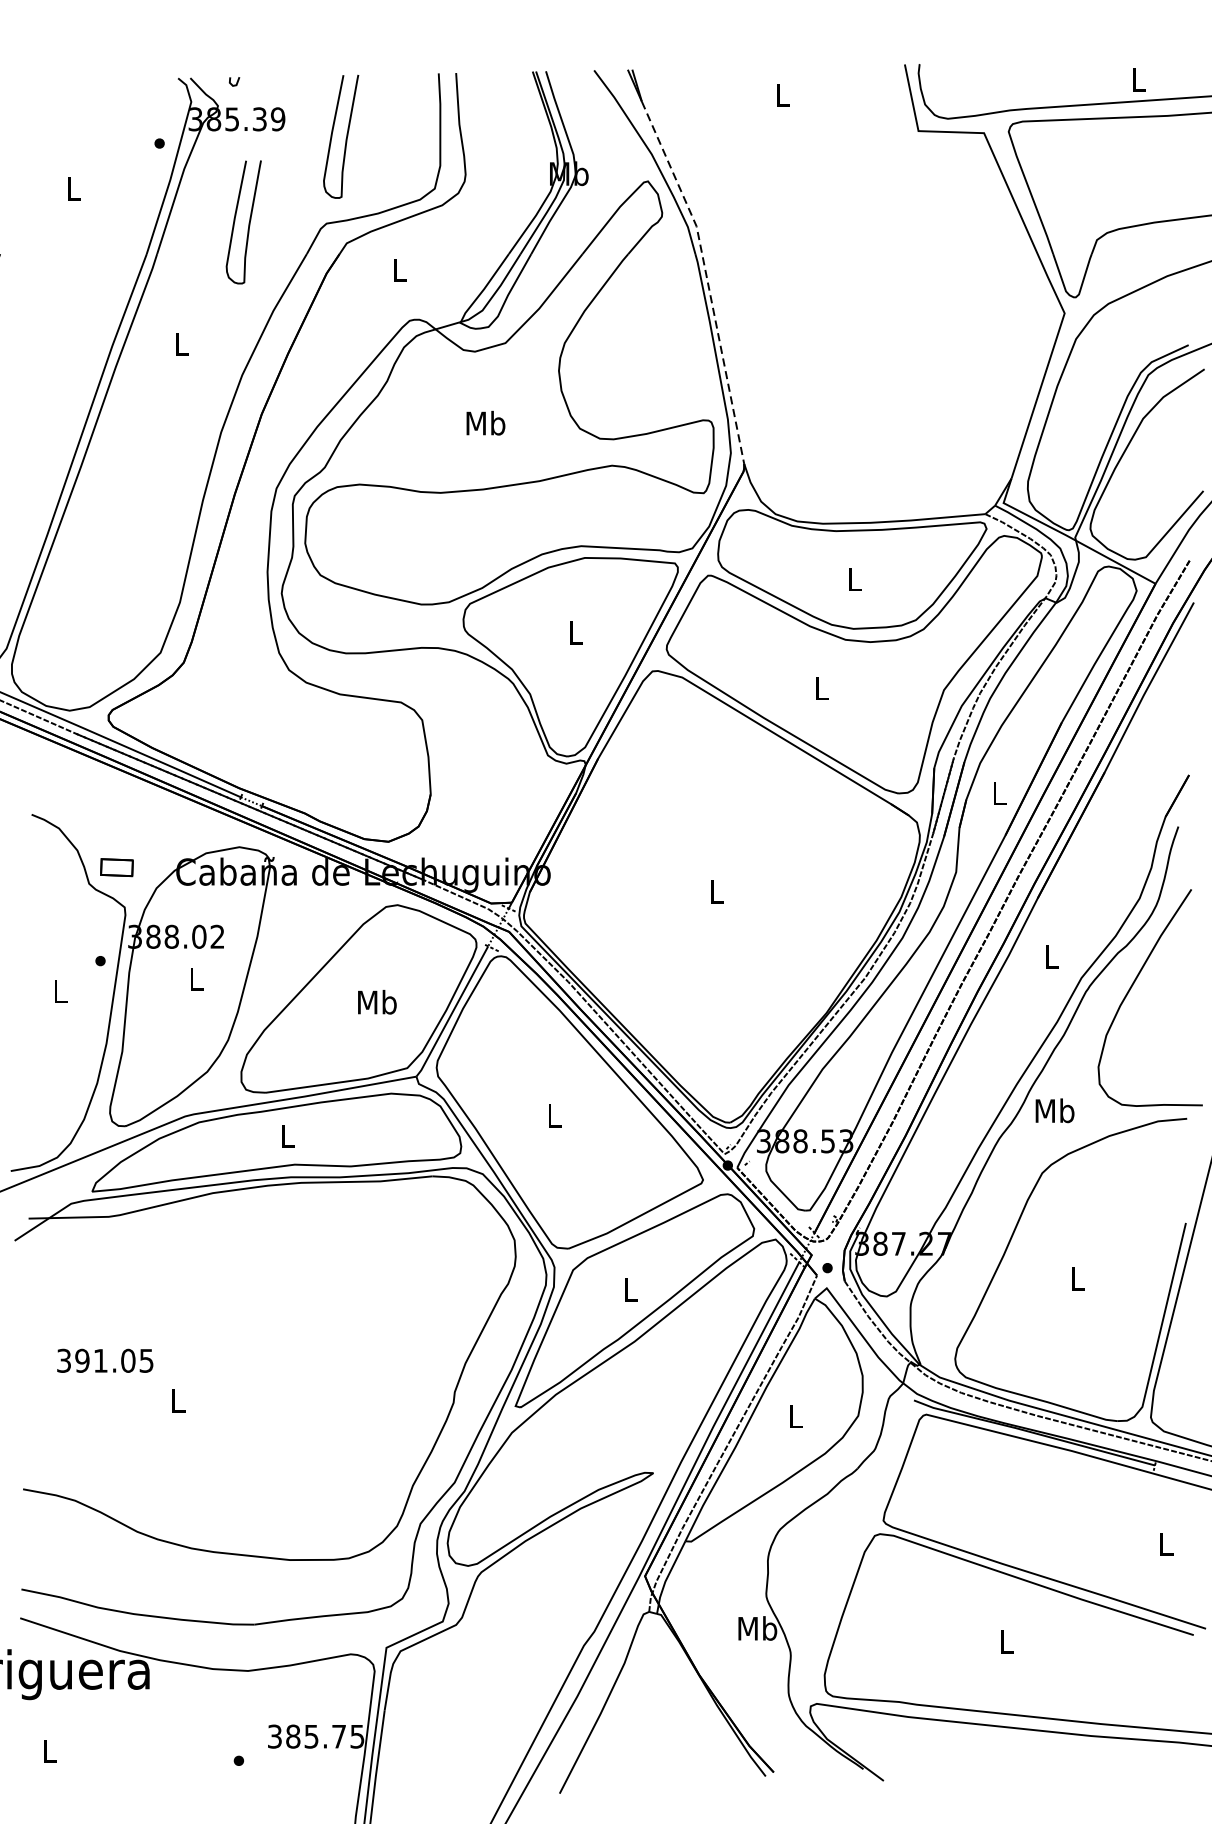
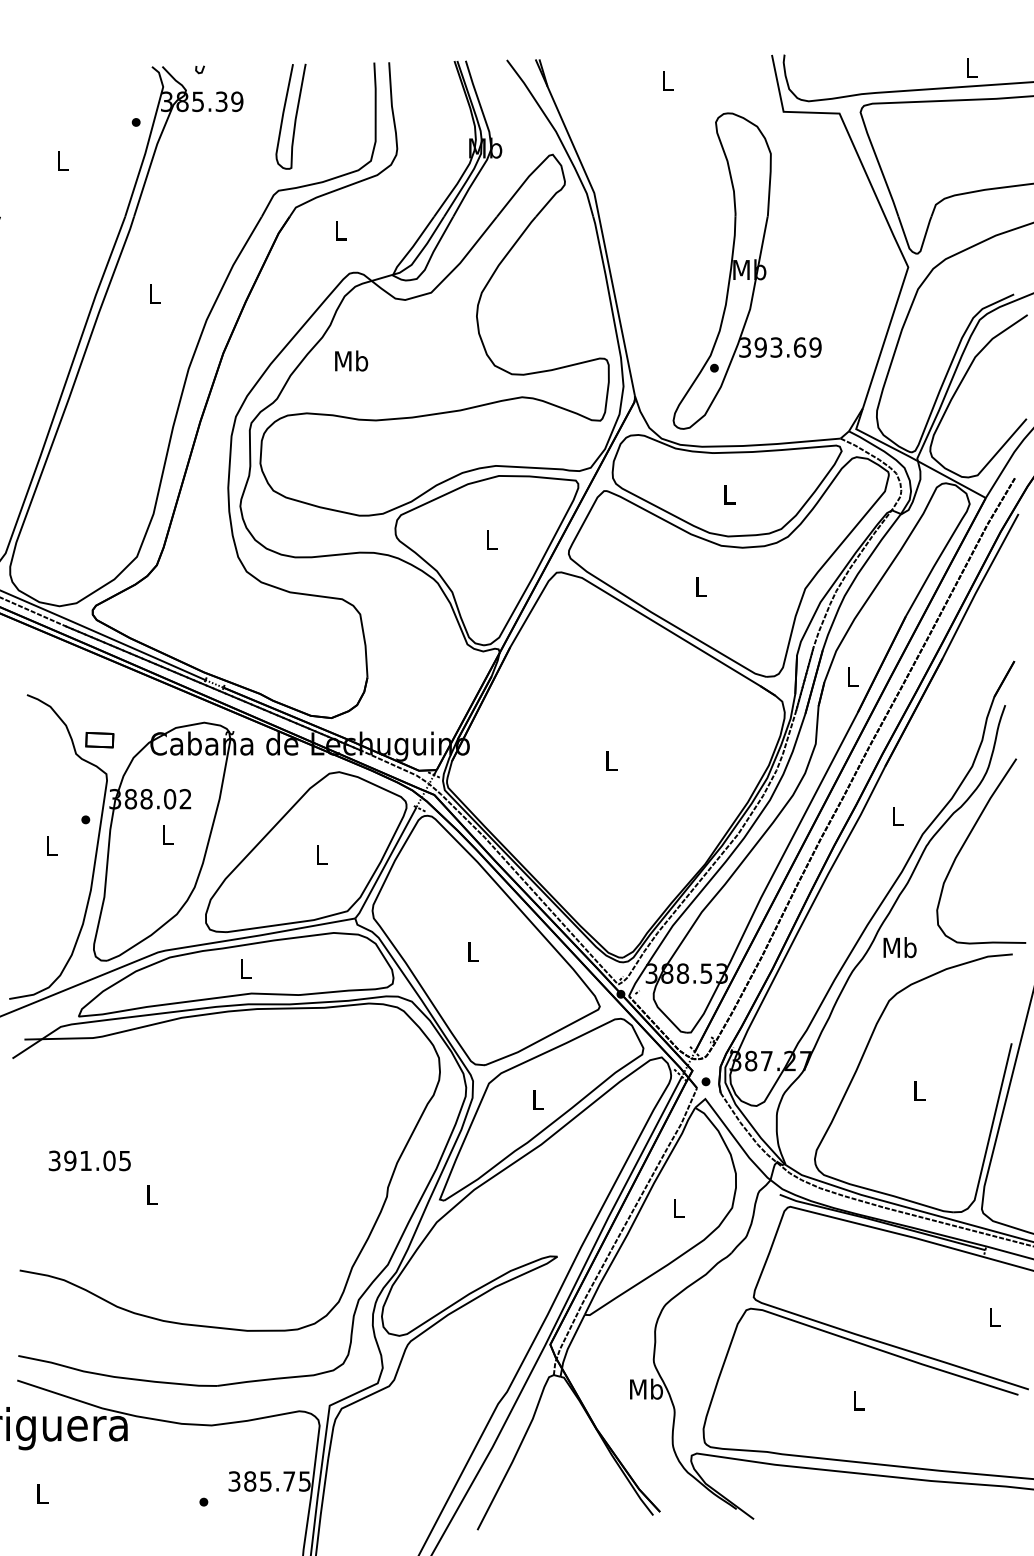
curve: (247, 224) -> (211, 191), removed
line: (707, 278) -> (603, 237), dashed -> solid
part: (875, 317) -> (746, 270), added
text: (485, 422) -> (351, 360), moved
text: (376, 1001) -> (321, 854), Mb -> L

